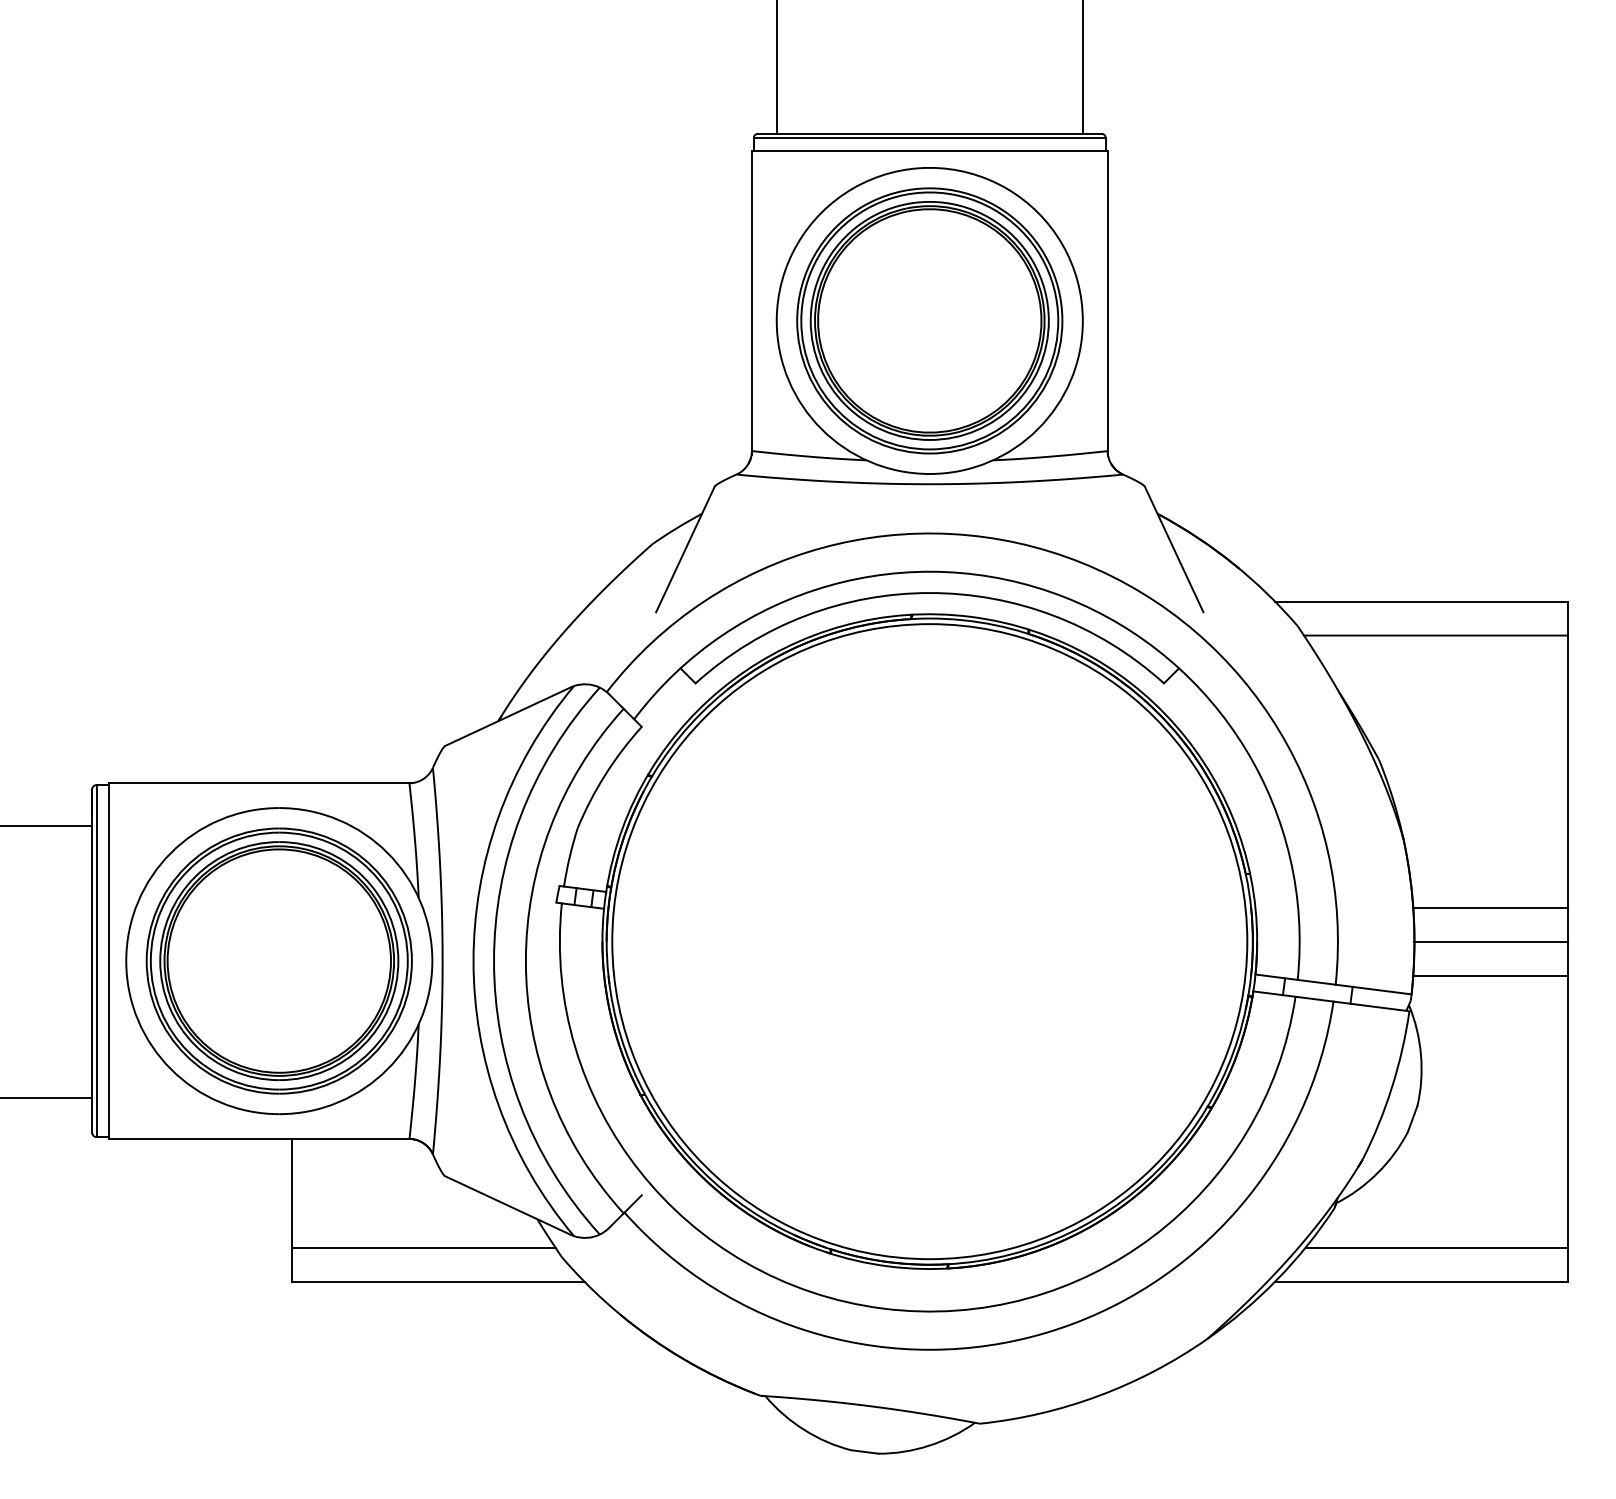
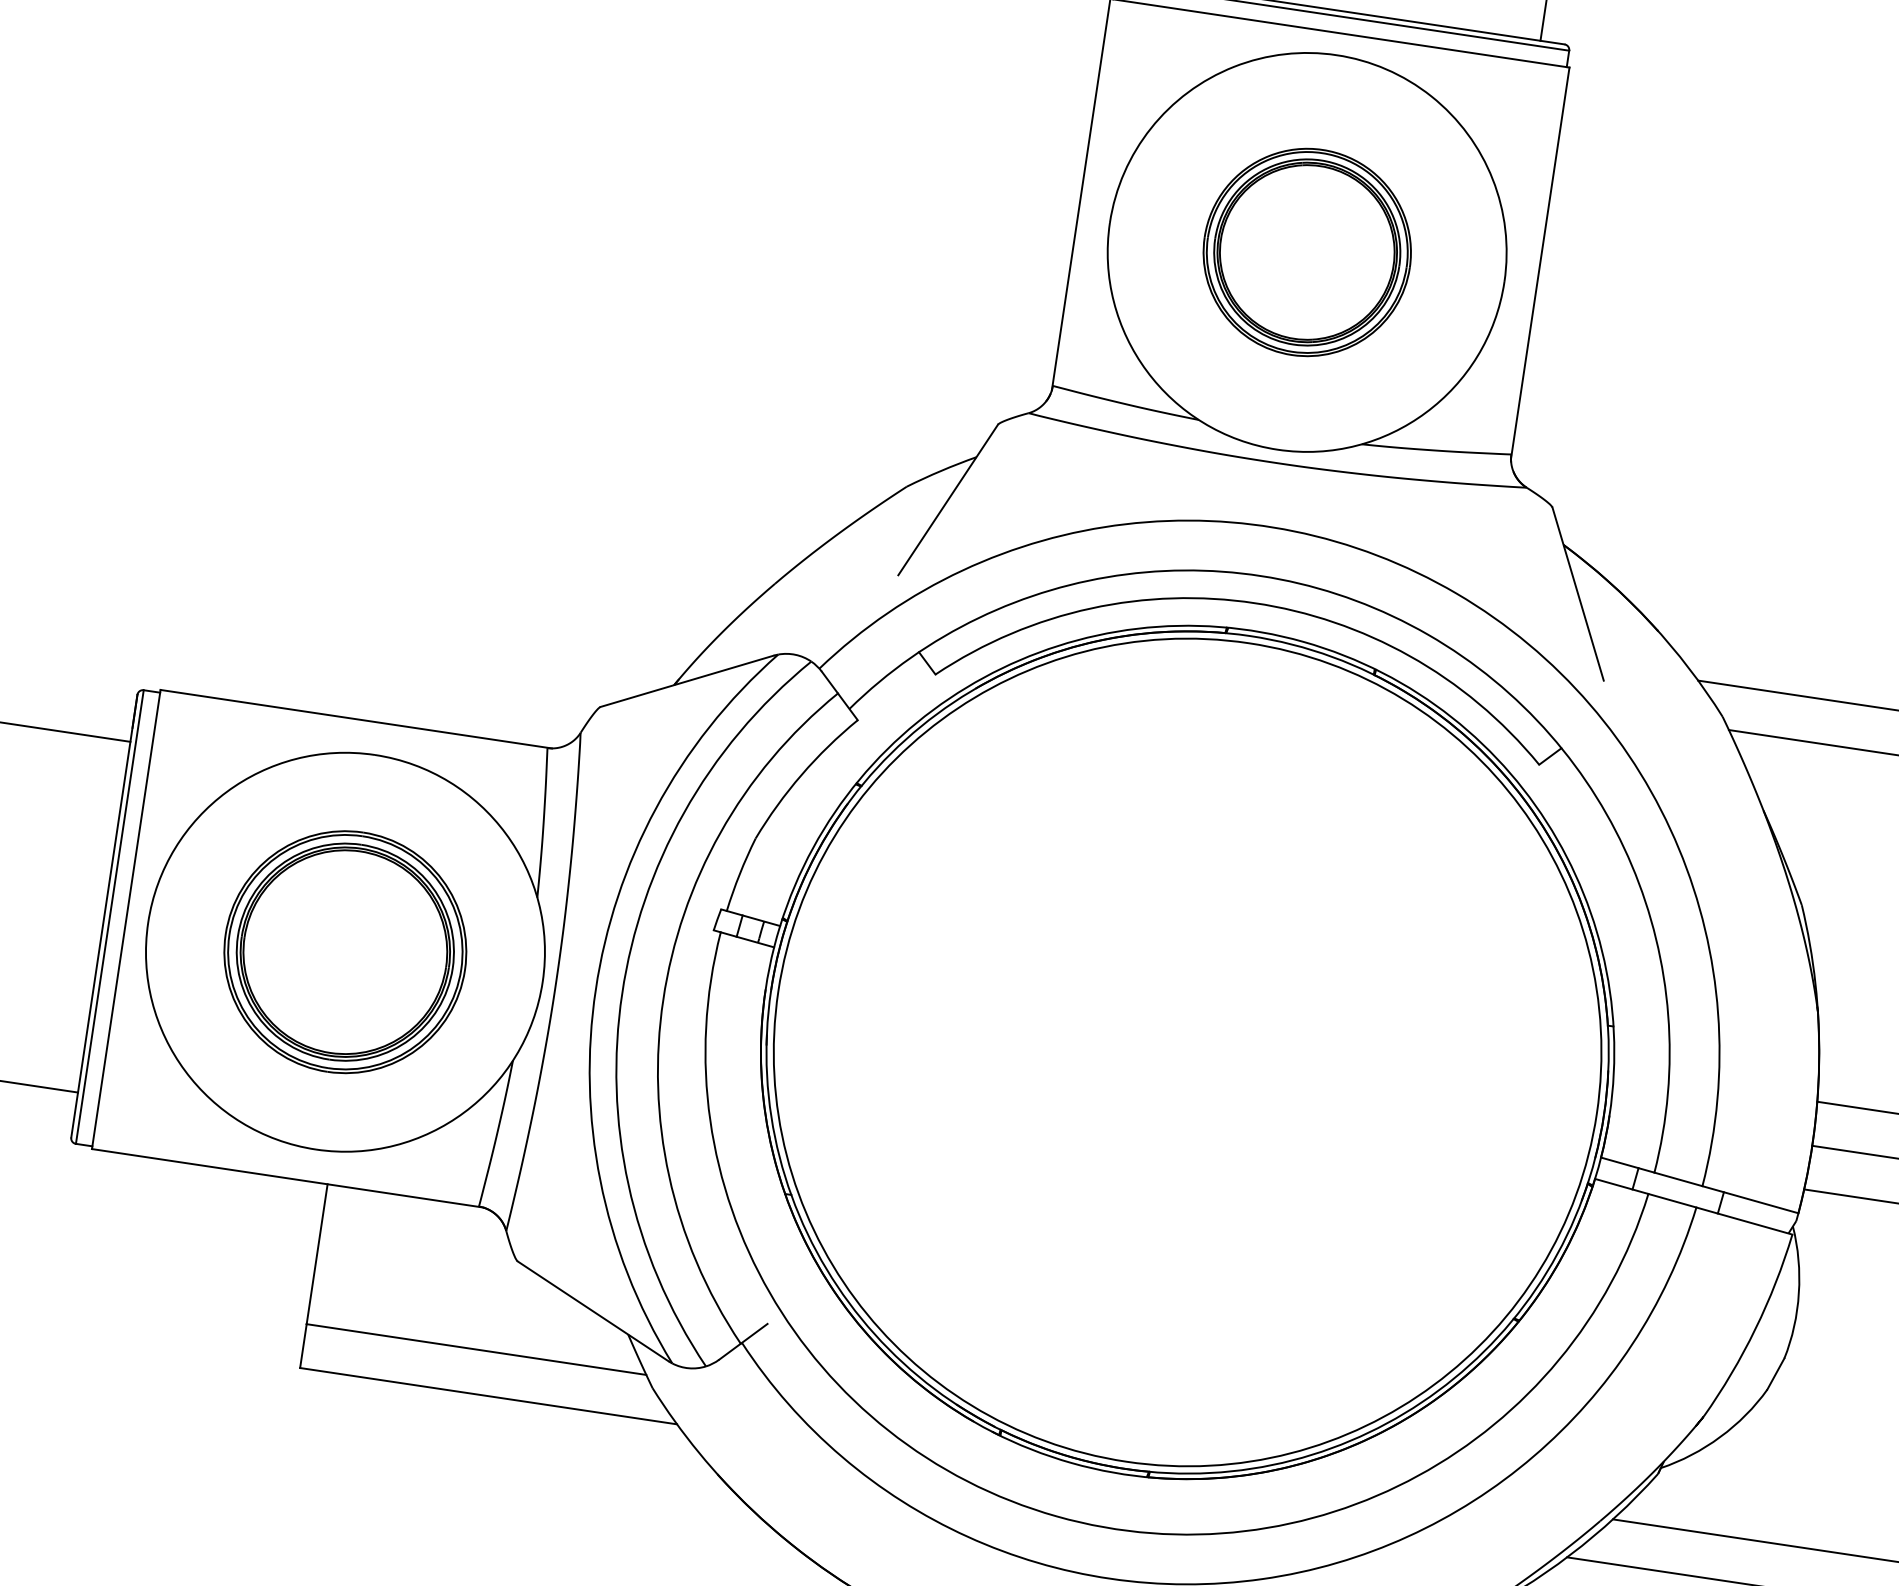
part: (929, 320) -> (1306, 251), size x0.6
part: (278, 960) -> (344, 951), size x0.7

